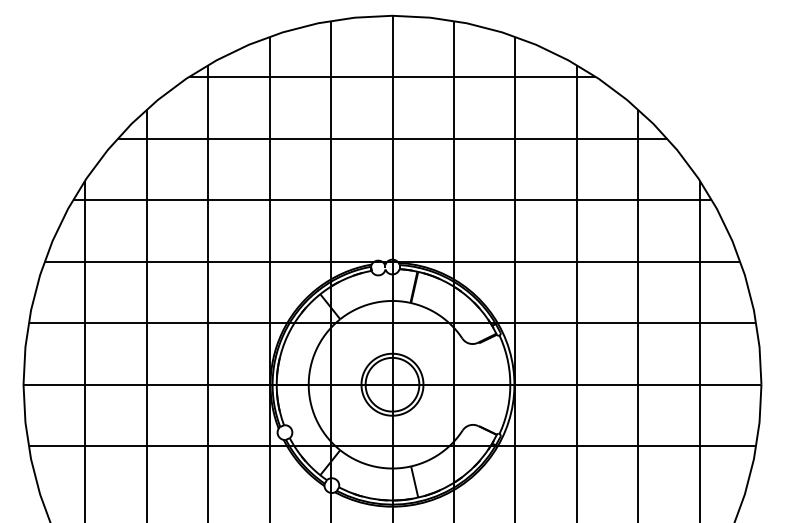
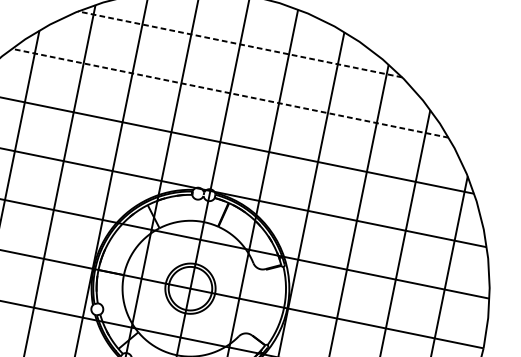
line: (392, 77) -> (240, 44), solid -> dashed
line: (392, 138) -> (230, 93), solid -> dashed

